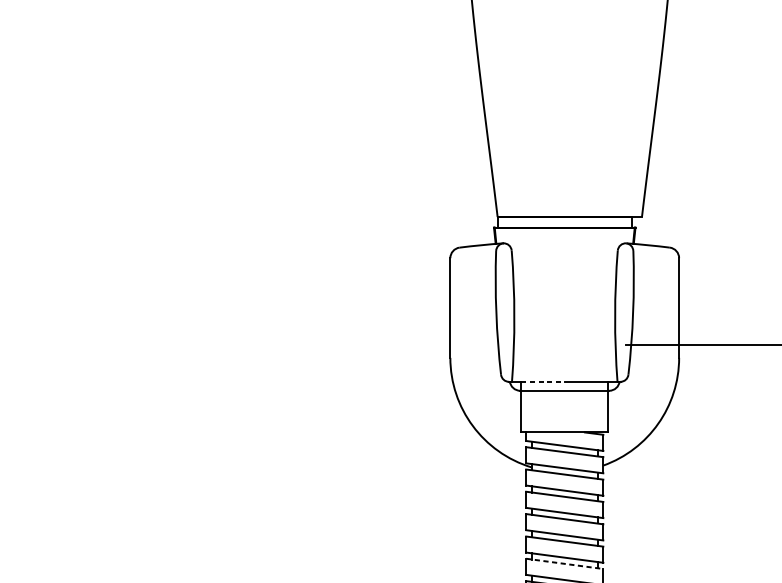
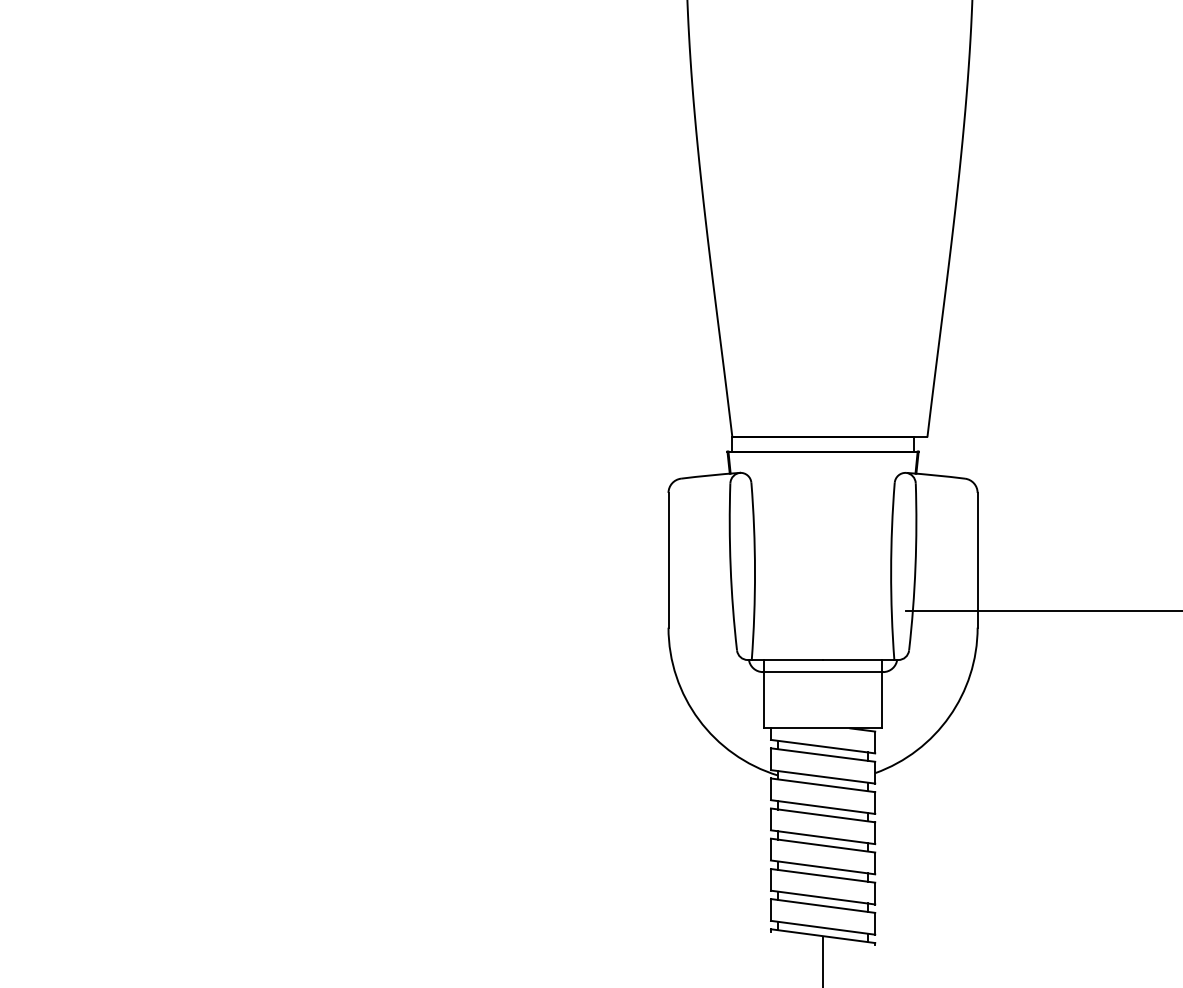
line: (543, 382) -> (794, 660), dashed -> solid
line: (565, 563) -> (823, 905), dashed -> solid

